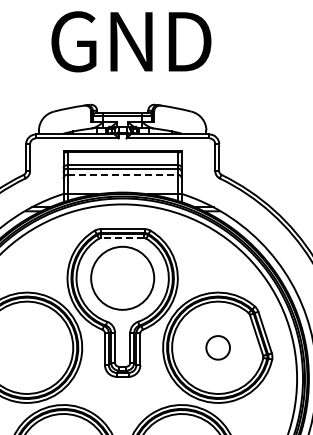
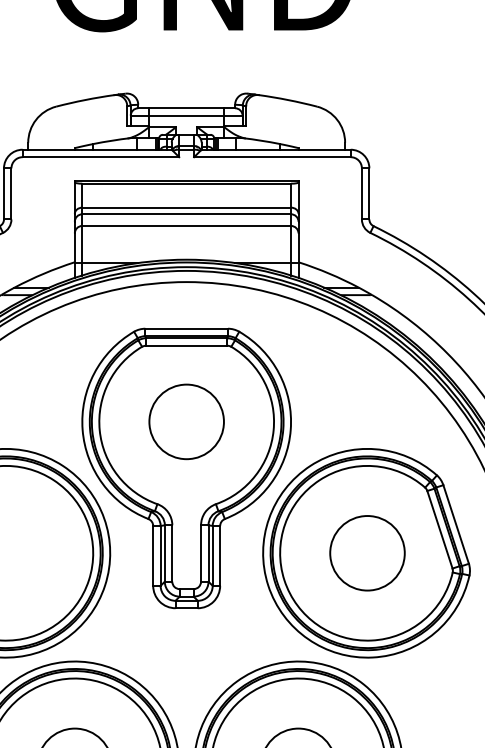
line: (123, 174) -> (188, 225), dashed -> solid
line: (122, 238) -> (186, 346), dashed -> solid
circle: (122, 278) -> (186, 422), size x0.62
circle: (217, 347) -> (366, 552), size x1.67

